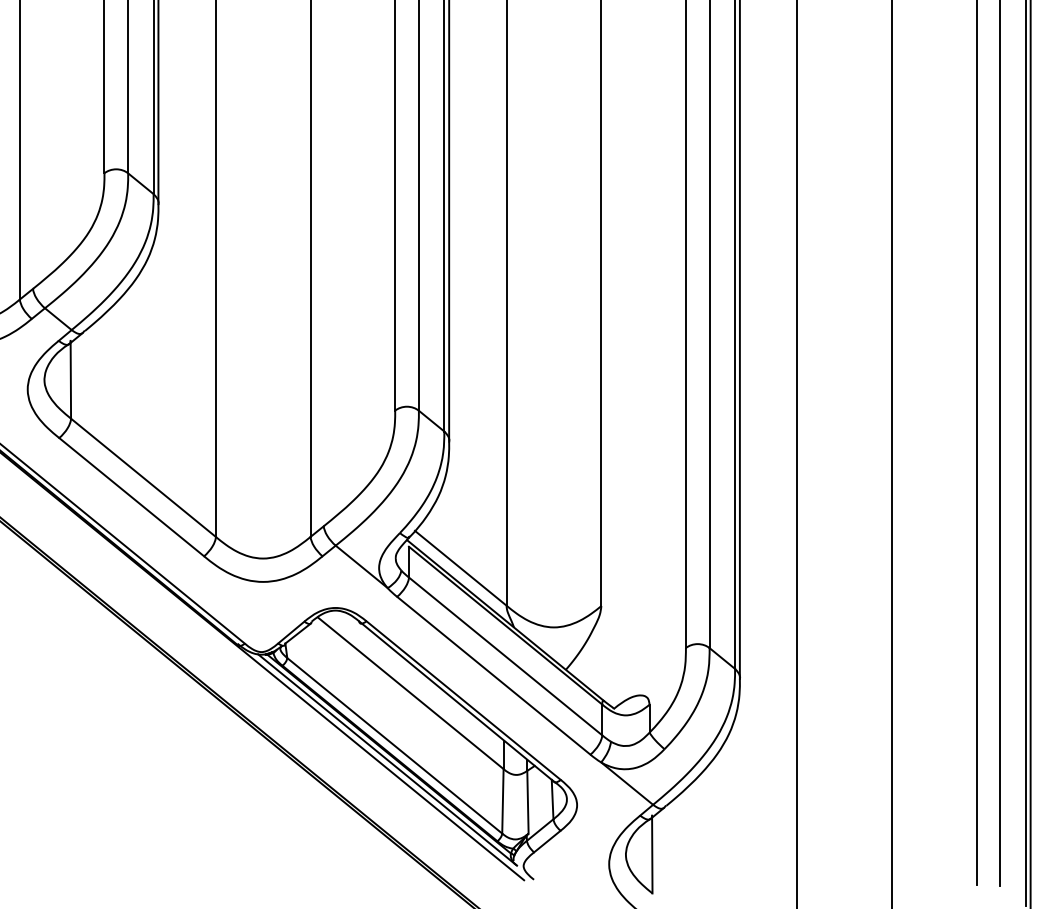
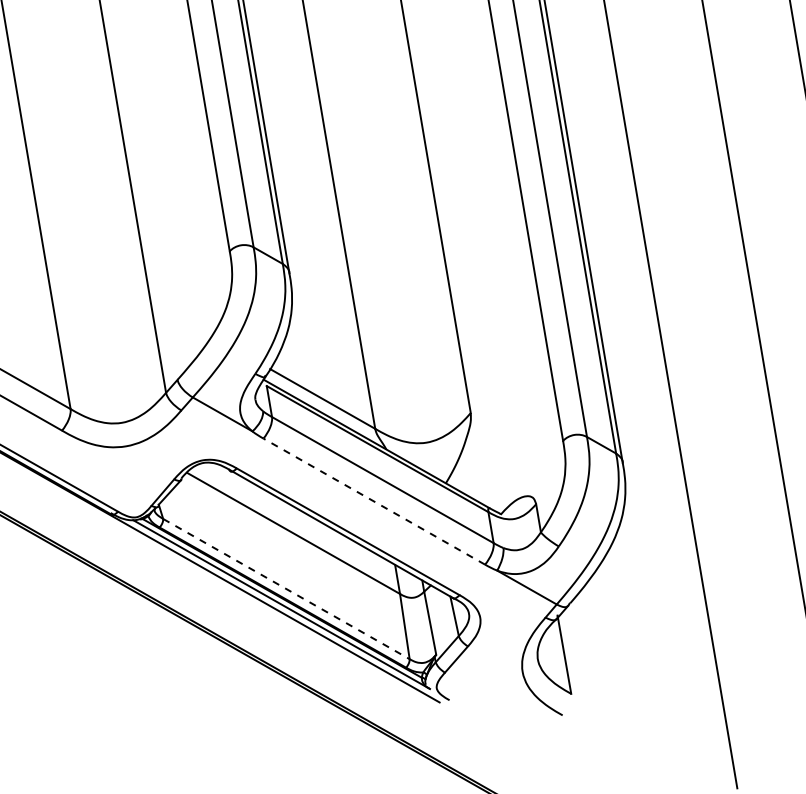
line: (493, 675) -> (373, 501), solid -> dashed
line: (394, 745) -> (286, 588), solid -> dashed

